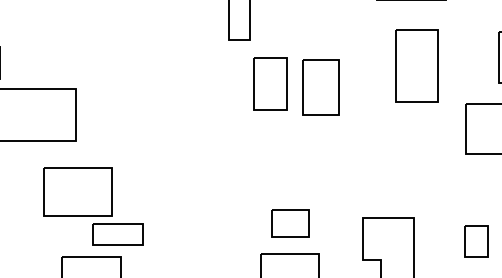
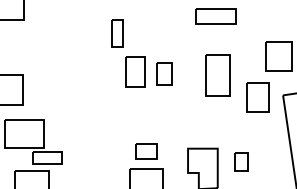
part: (415, 65) -> (217, 75), moved
part: (321, 86) -> (164, 73), size x0.7
part: (476, 240) -> (241, 161), moved

